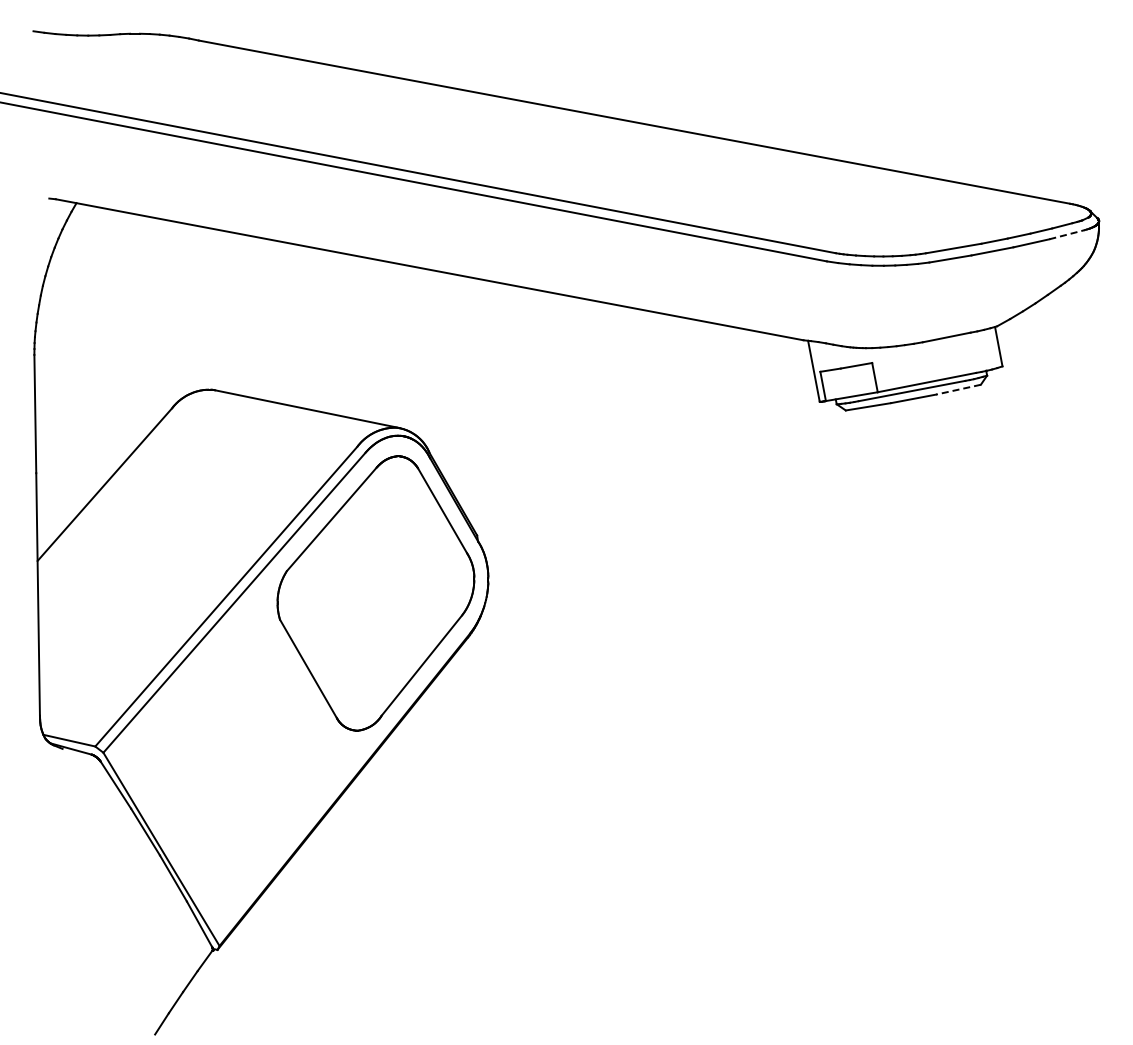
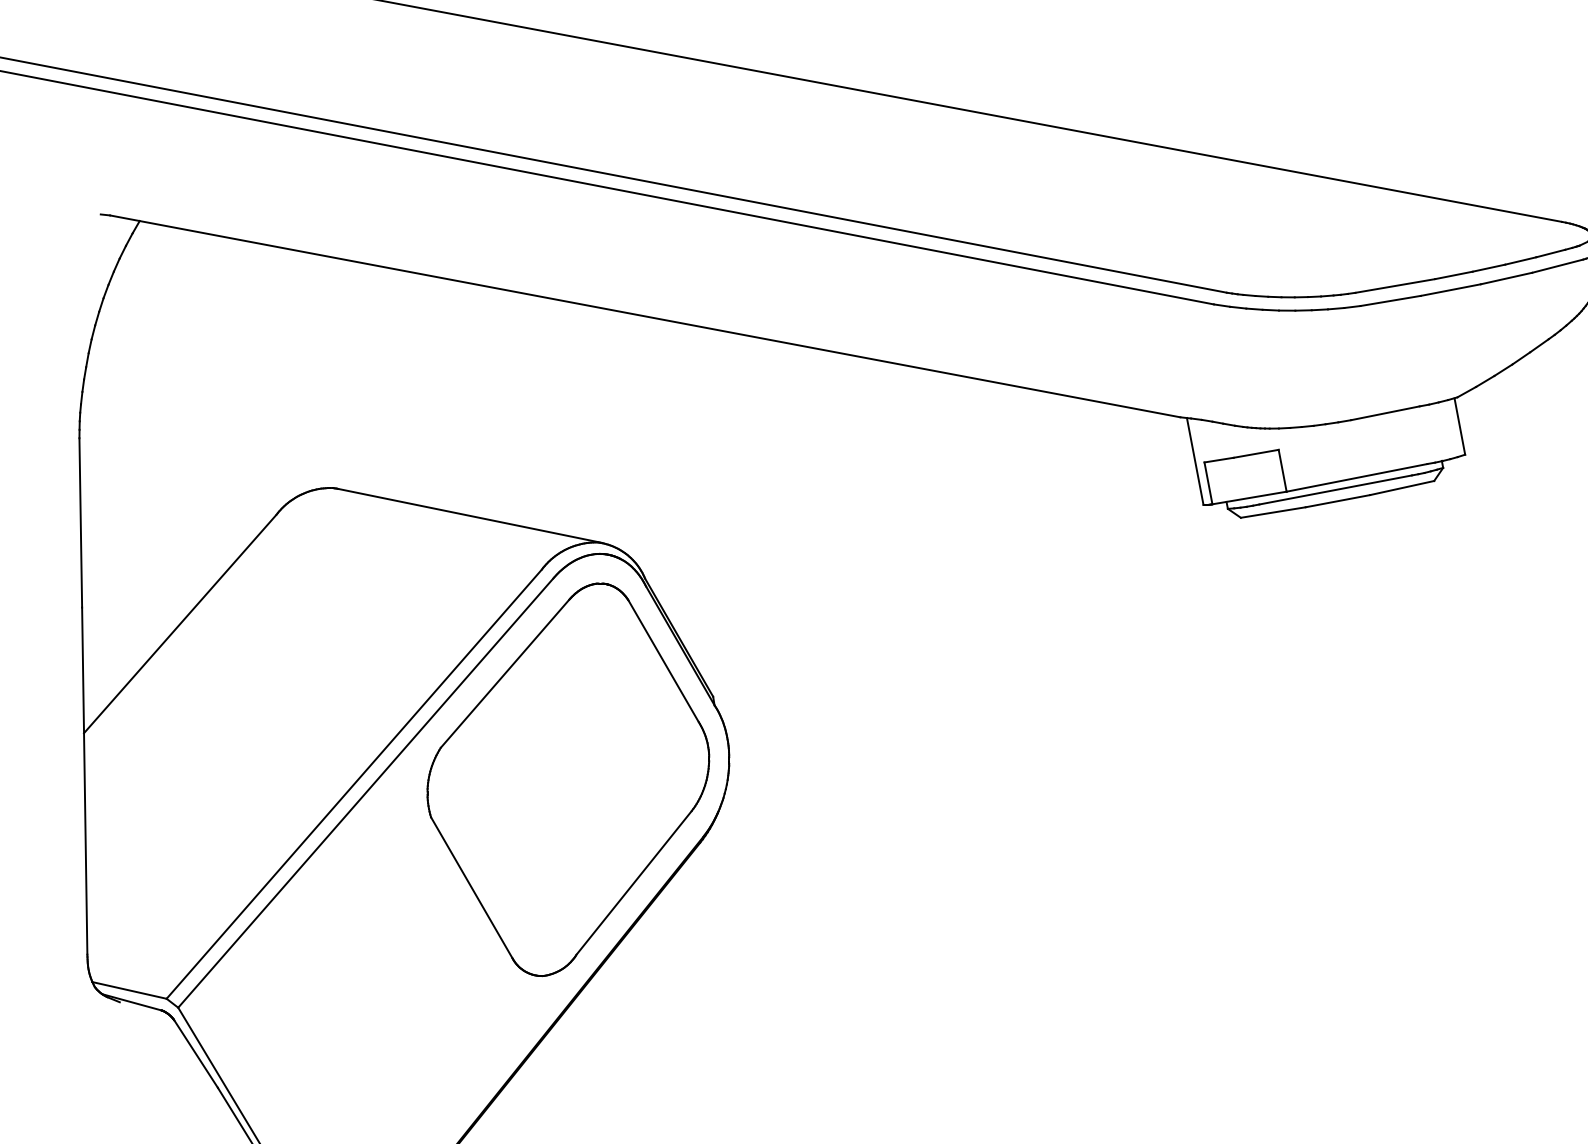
line: (1067, 234) -> (1558, 265), dashed -> solid
line: (958, 389) -> (1402, 487), dashed -> solid

